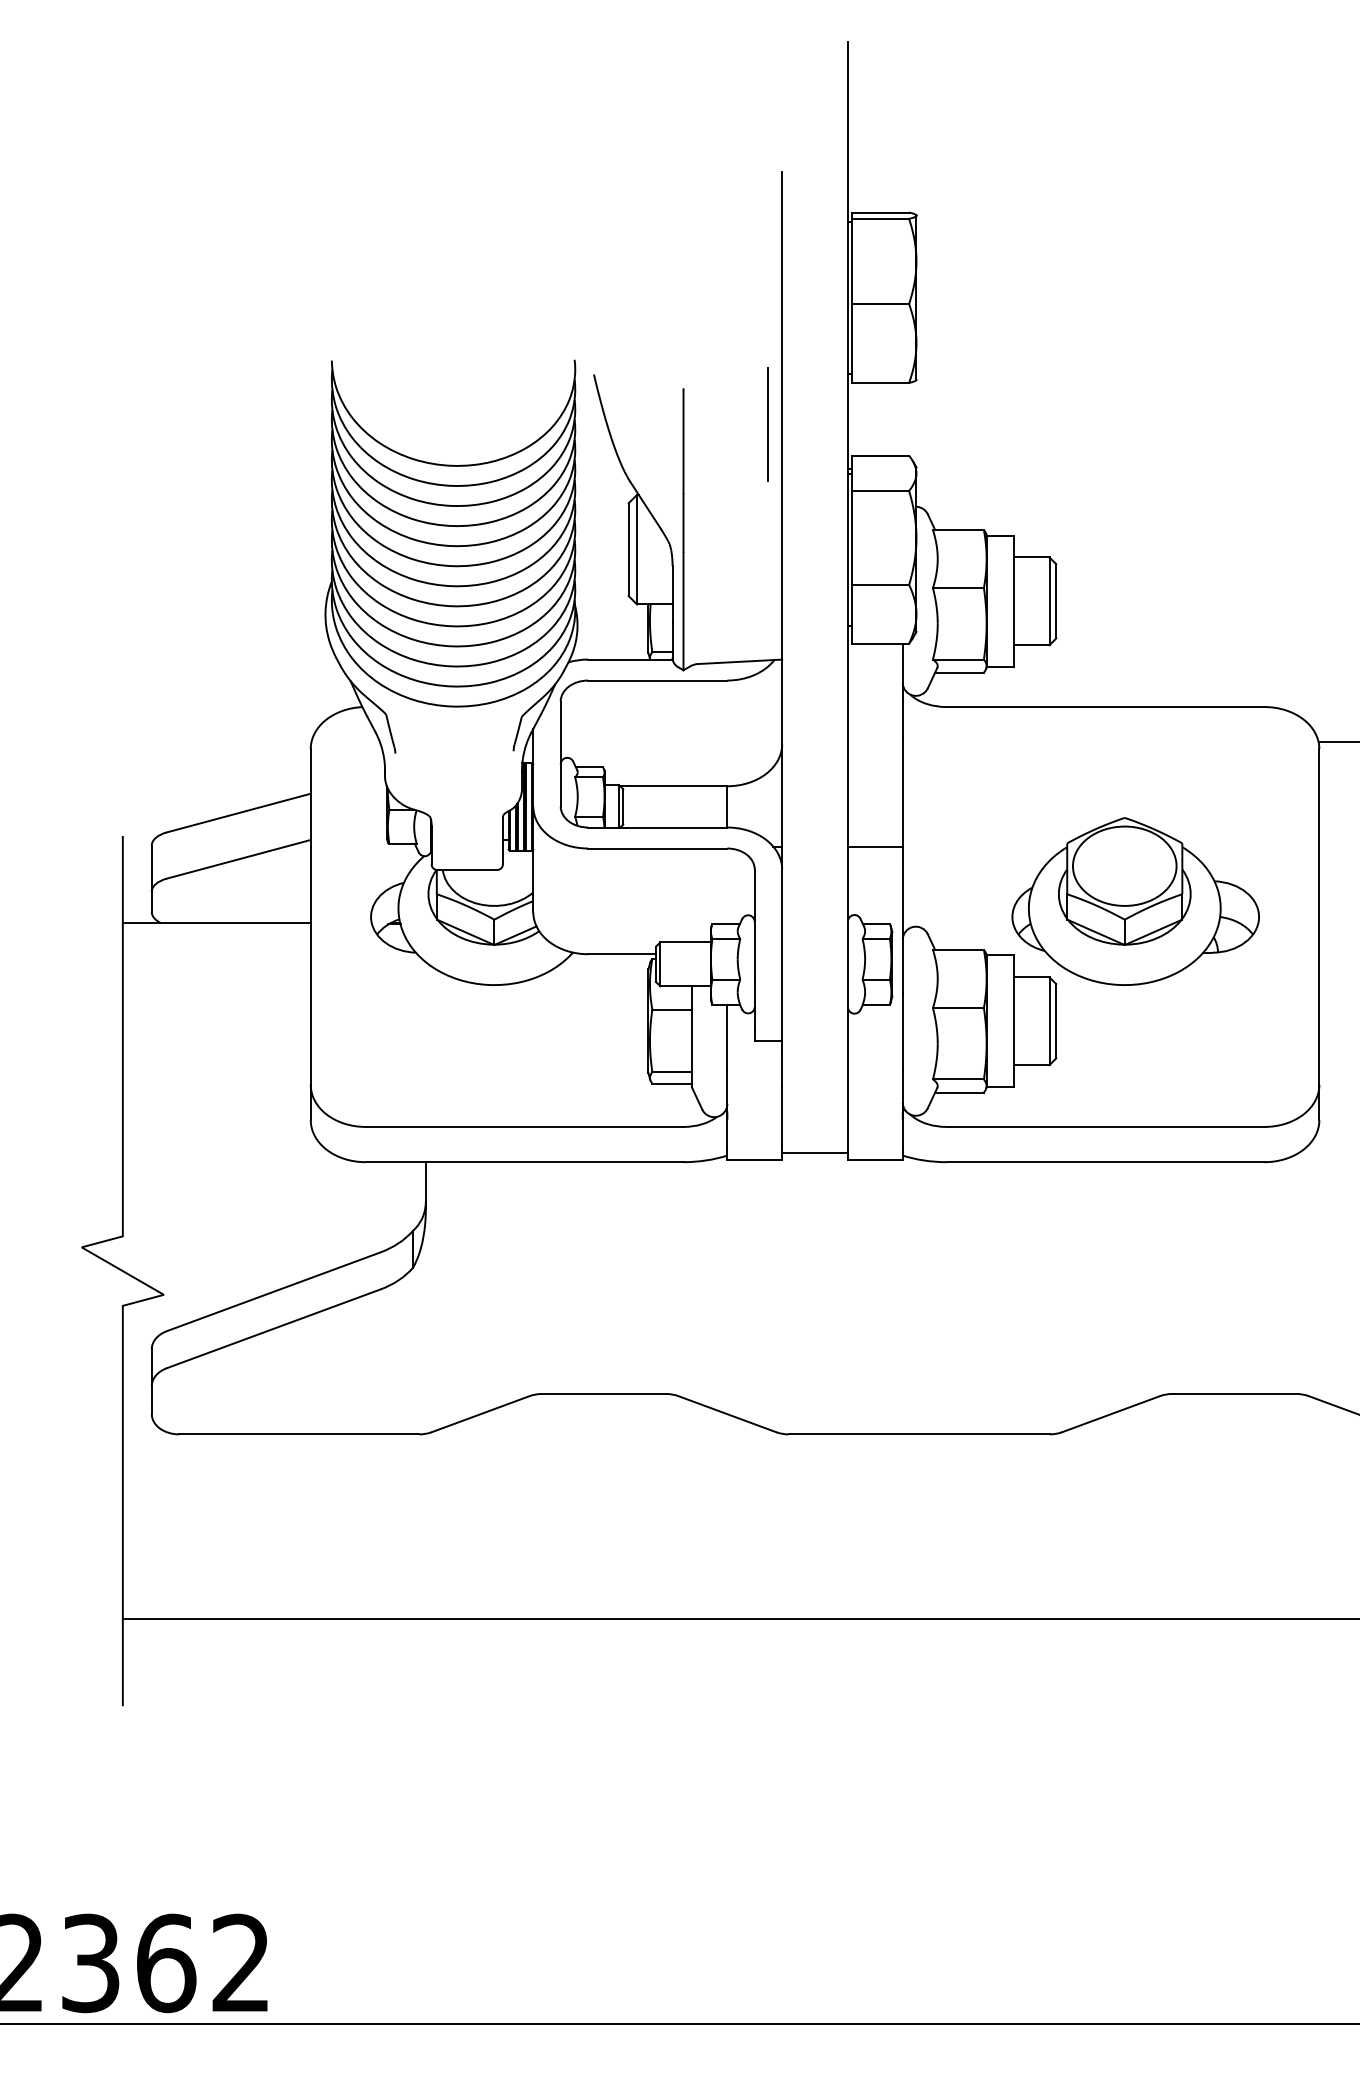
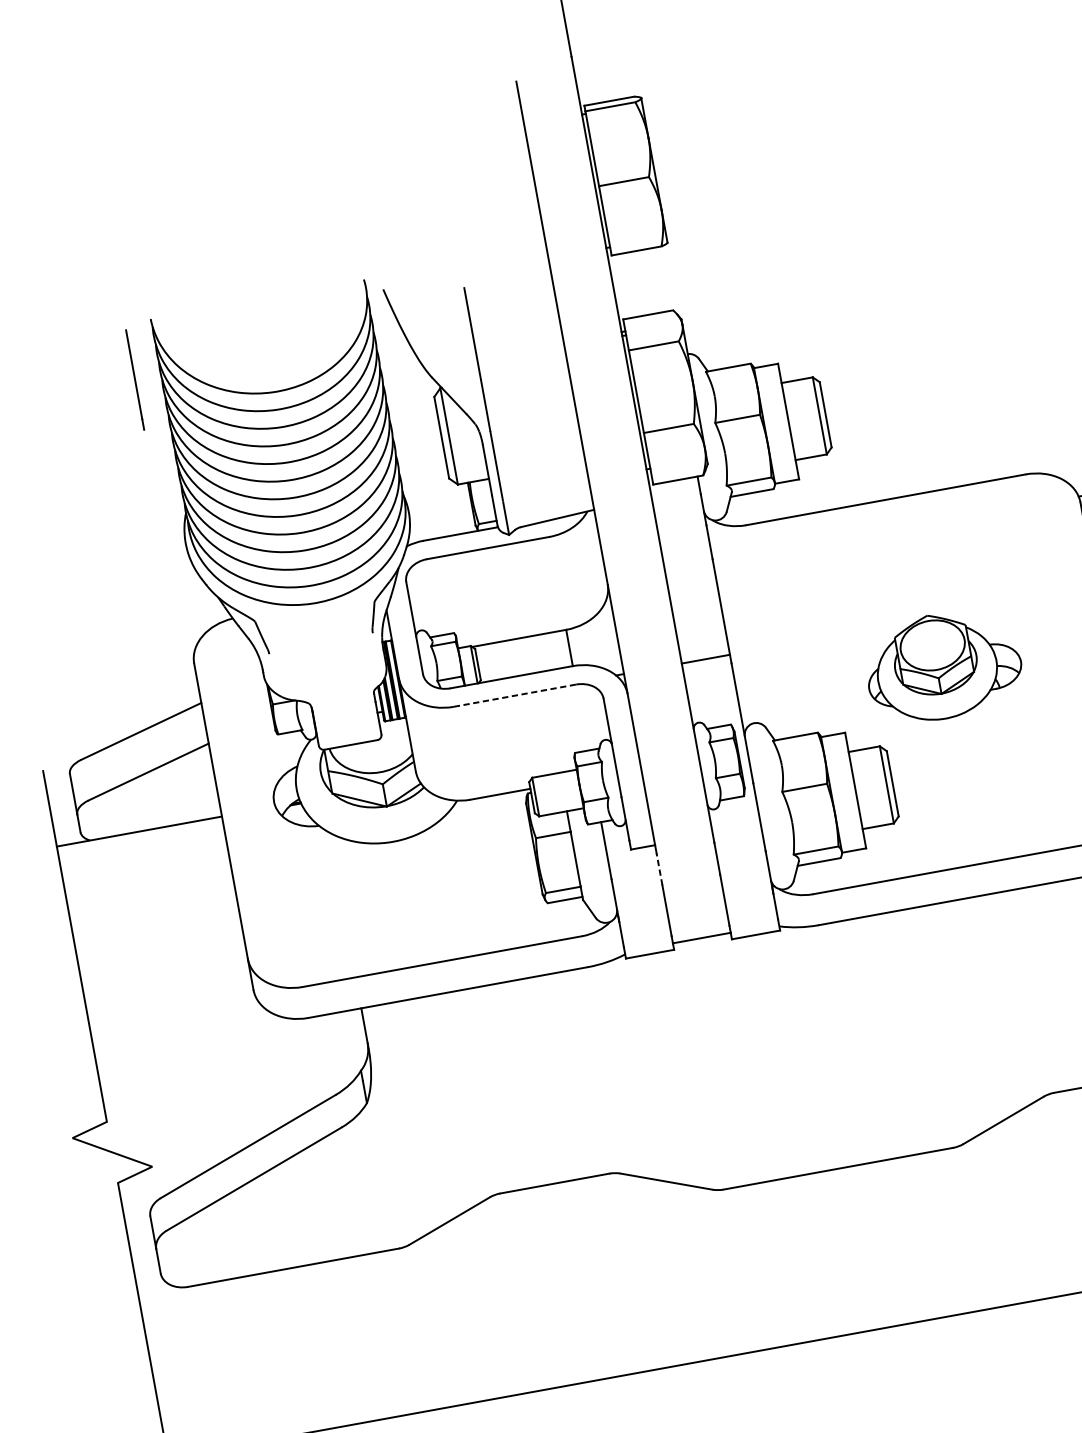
line: (767, 424) -> (134, 379), moved
line: (657, 848) -> (514, 695), solid -> dashed
part: (1135, 901) -> (943, 665), size x0.7
line: (782, 1068) -> (659, 869), solid -> dashed

